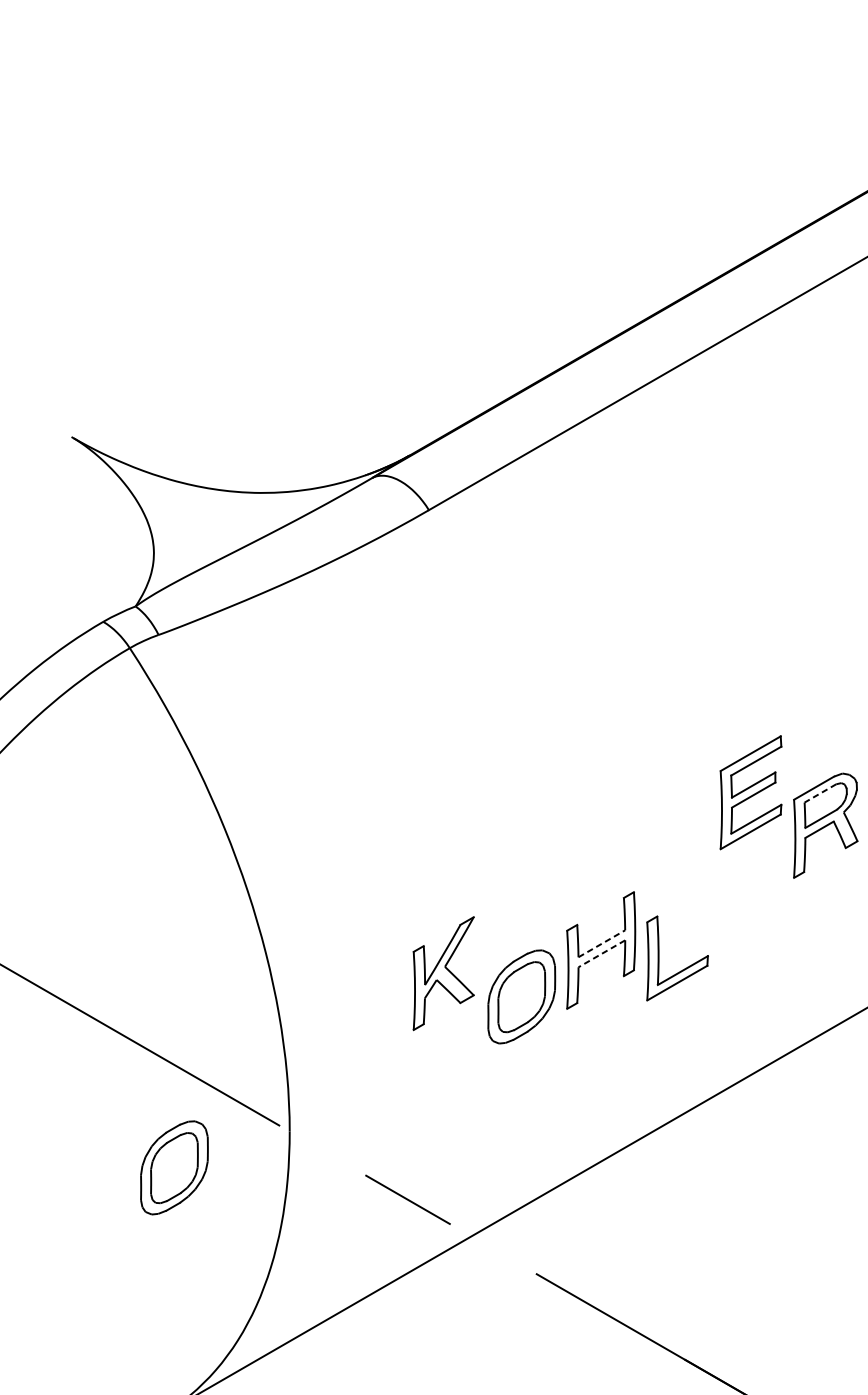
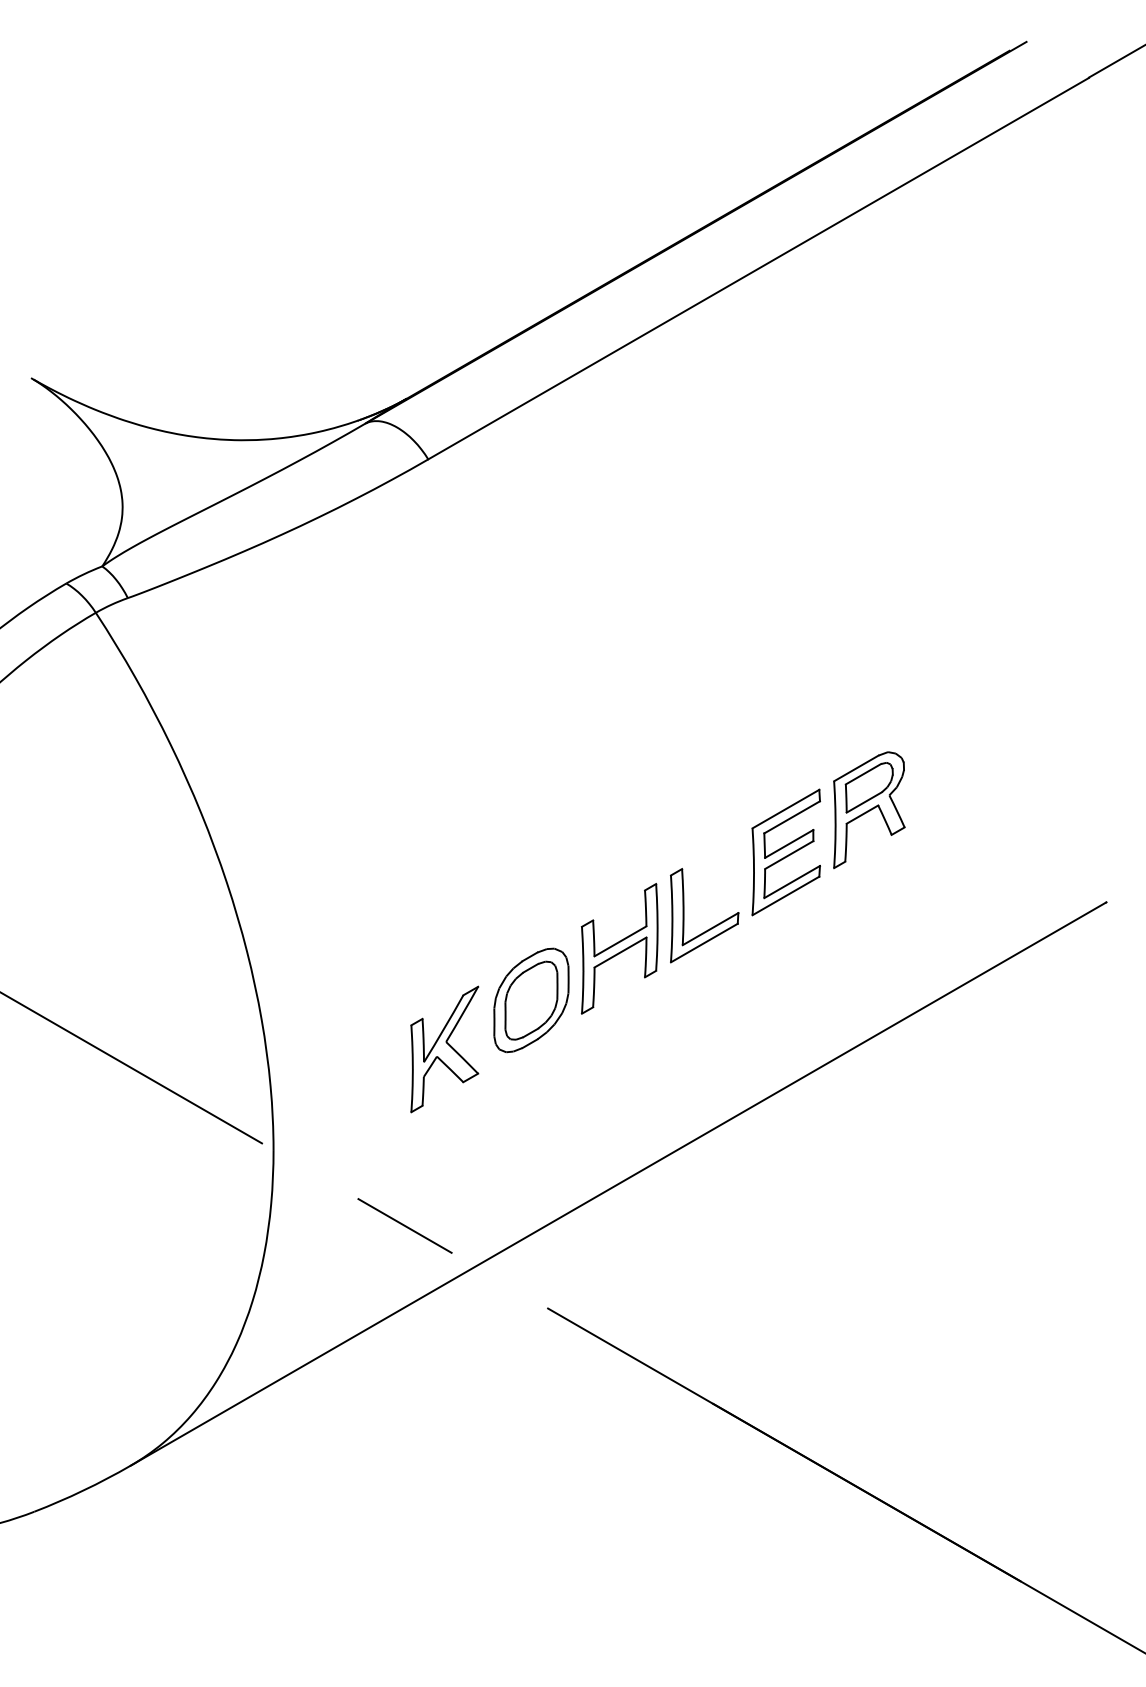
part: (750, 792) -> (785, 852), moved
line: (820, 793) -> (863, 774), dashed -> solid
line: (601, 943) -> (620, 941), dashed -> solid
line: (601, 953) -> (620, 952), dashed -> solid
part: (684, 968) -> (712, 926), moved
part: (443, 973) -> (444, 1049), moved
part: (174, 1167) -> (145, 1190), removed

